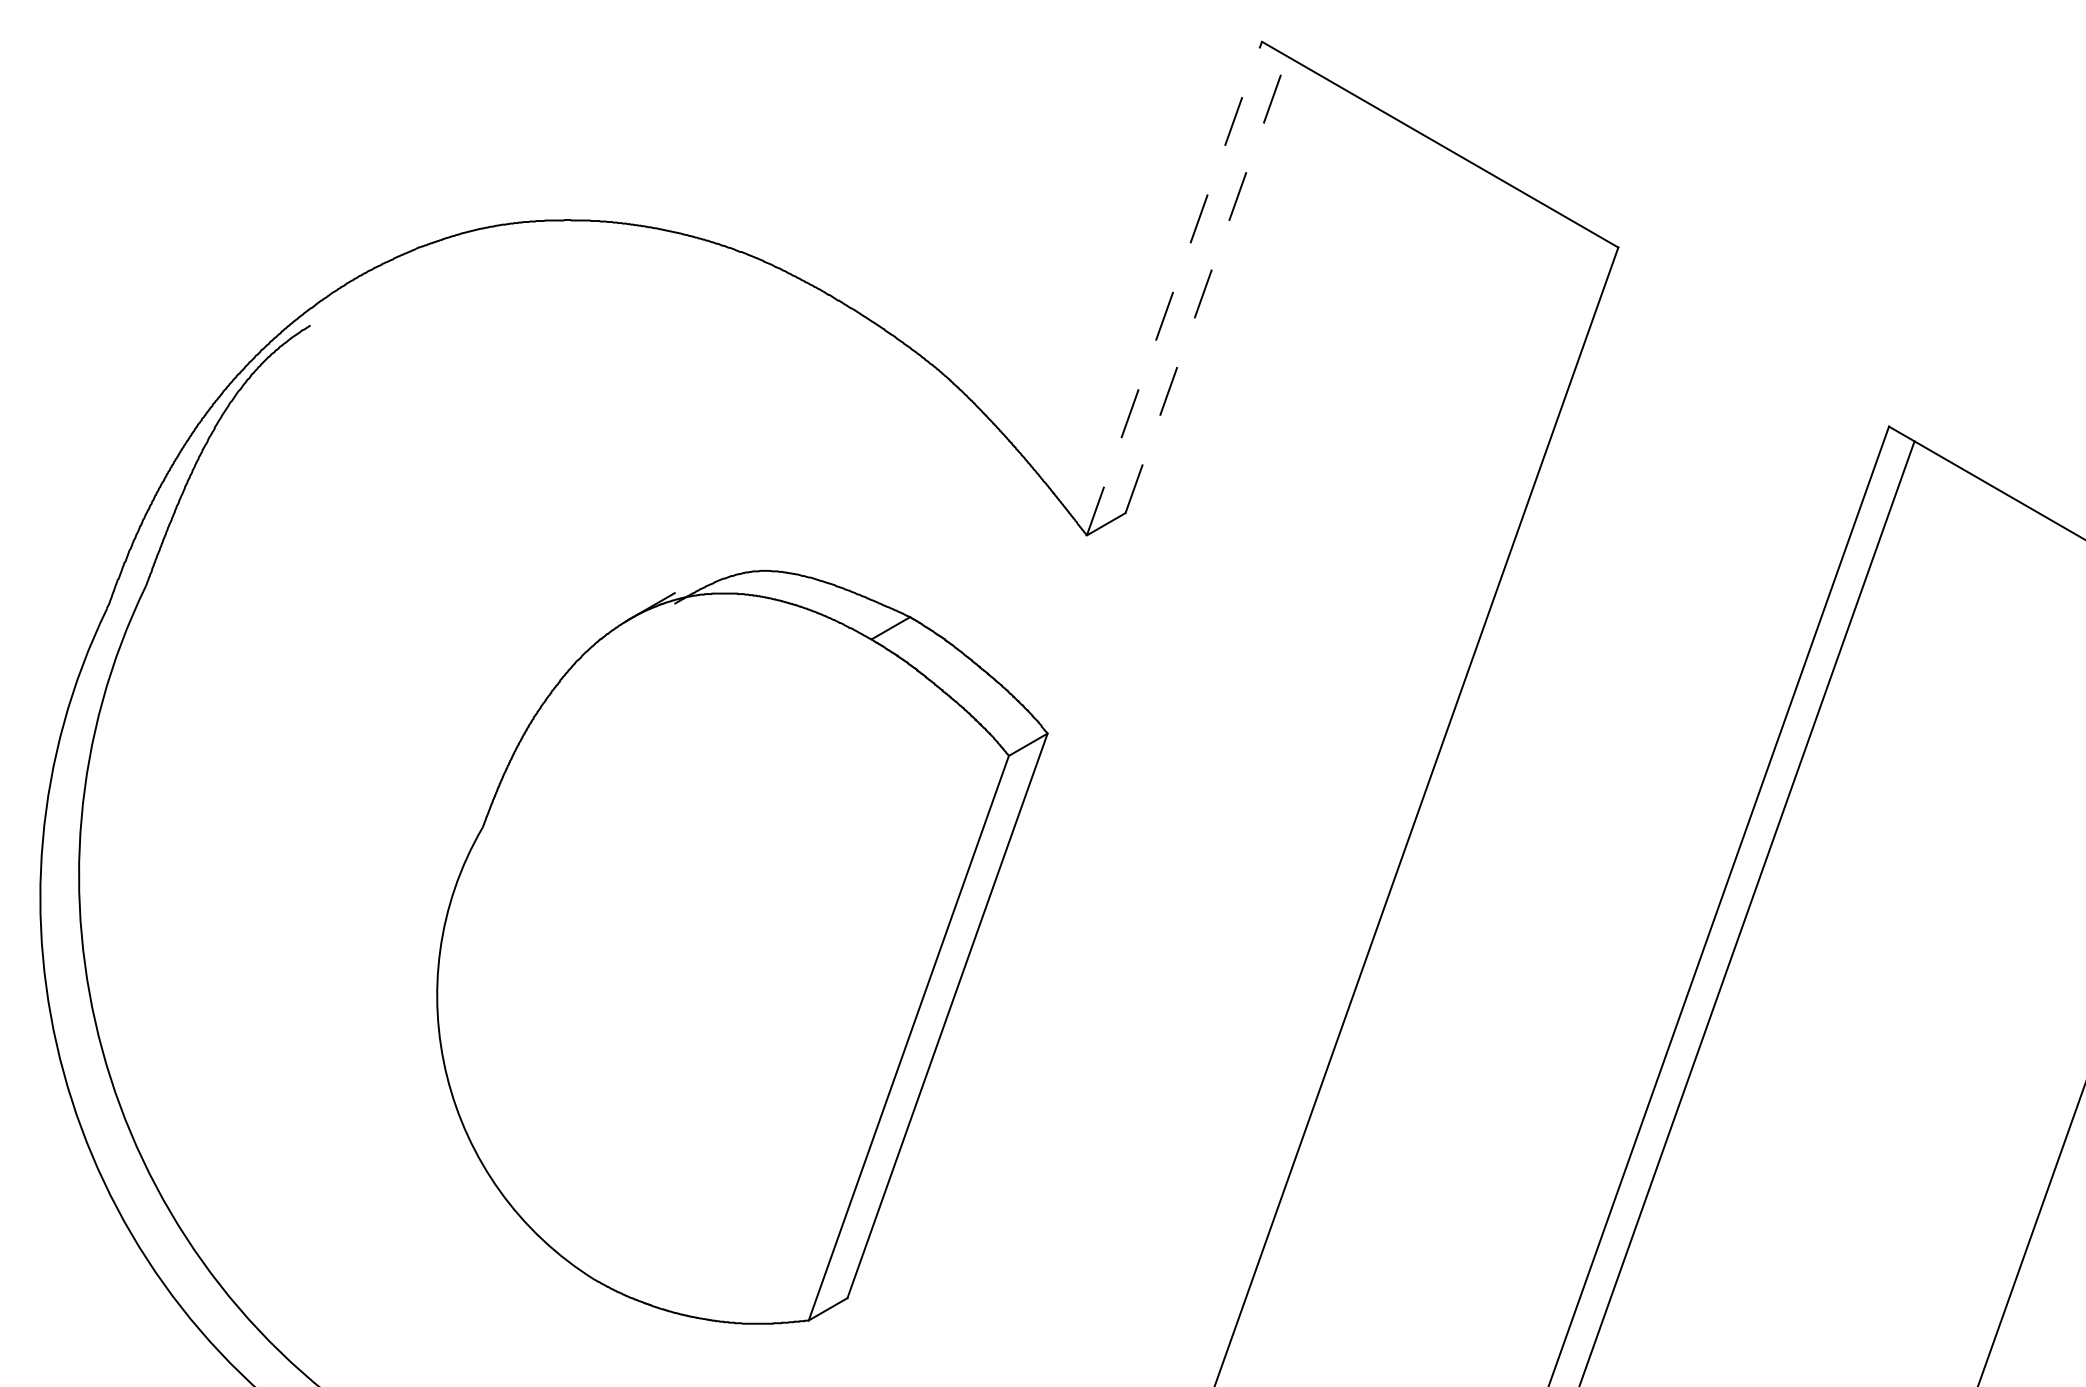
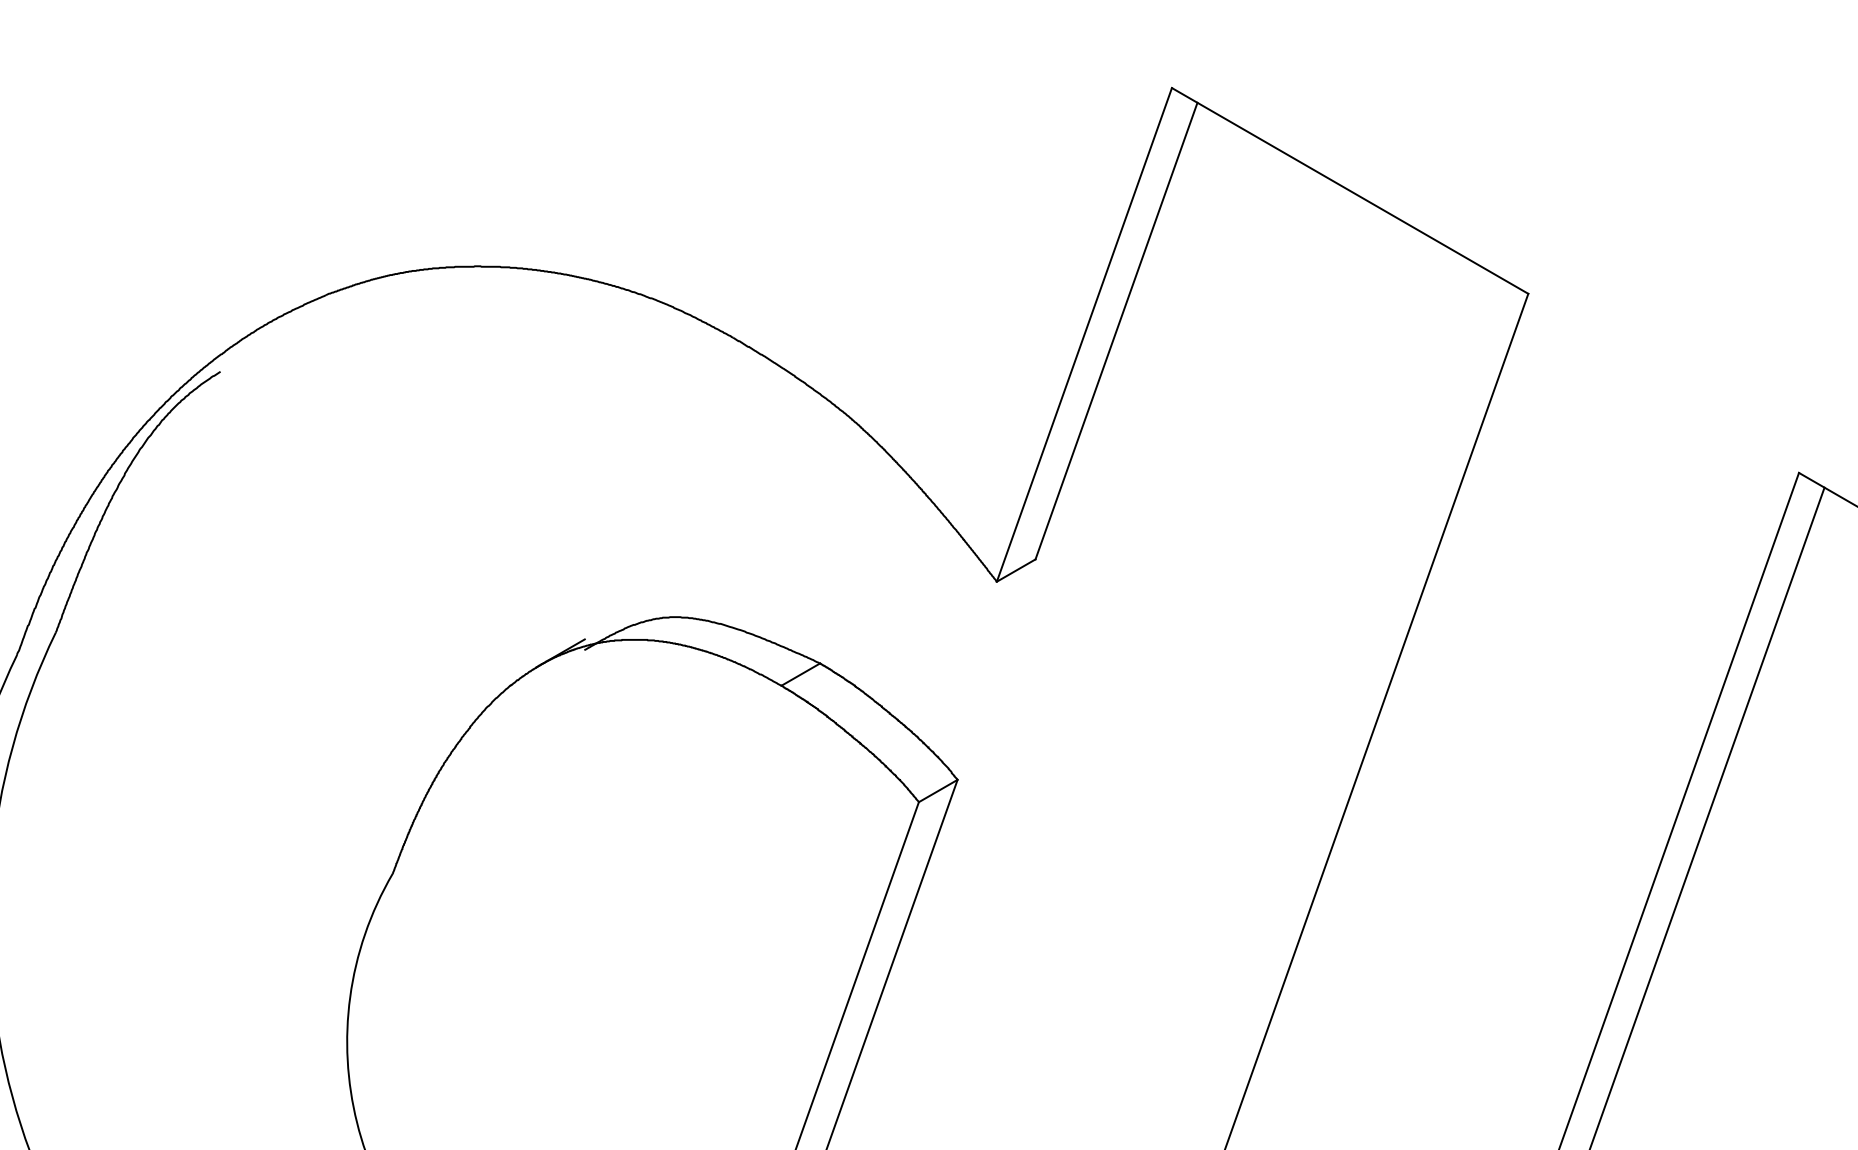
line: (1206, 284) -> (1116, 330), dashed -> solid
line: (1174, 288) -> (1084, 334), dashed -> solid

